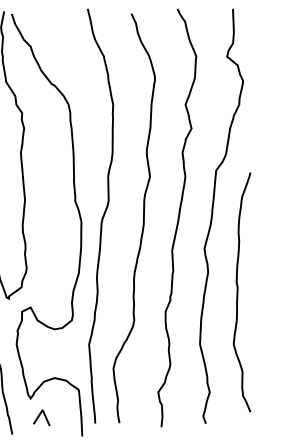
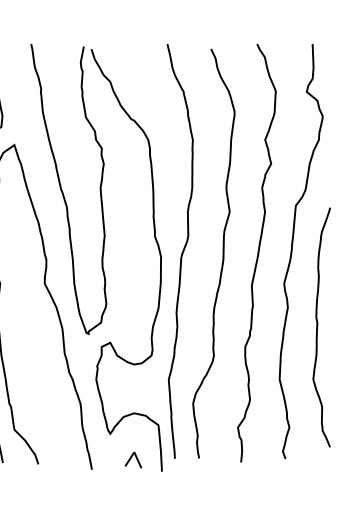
line: (40, 415) -> (132, 457), moved

